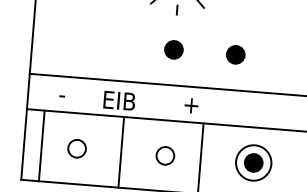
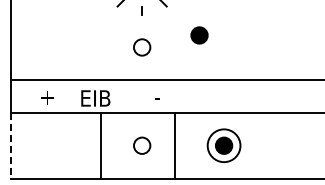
fill: (173, 49) -> (141, 47), removed
part: (235, 54) -> (199, 35), moved
text: (66, 95) -> (46, 97), - -> +
text: (190, 105) -> (161, 97), + -> -
line: (24, 144) -> (11, 145), solid -> dashed
line: (41, 145) -> (27, 145), removed
circle: (77, 148) -> (60, 145), removed

